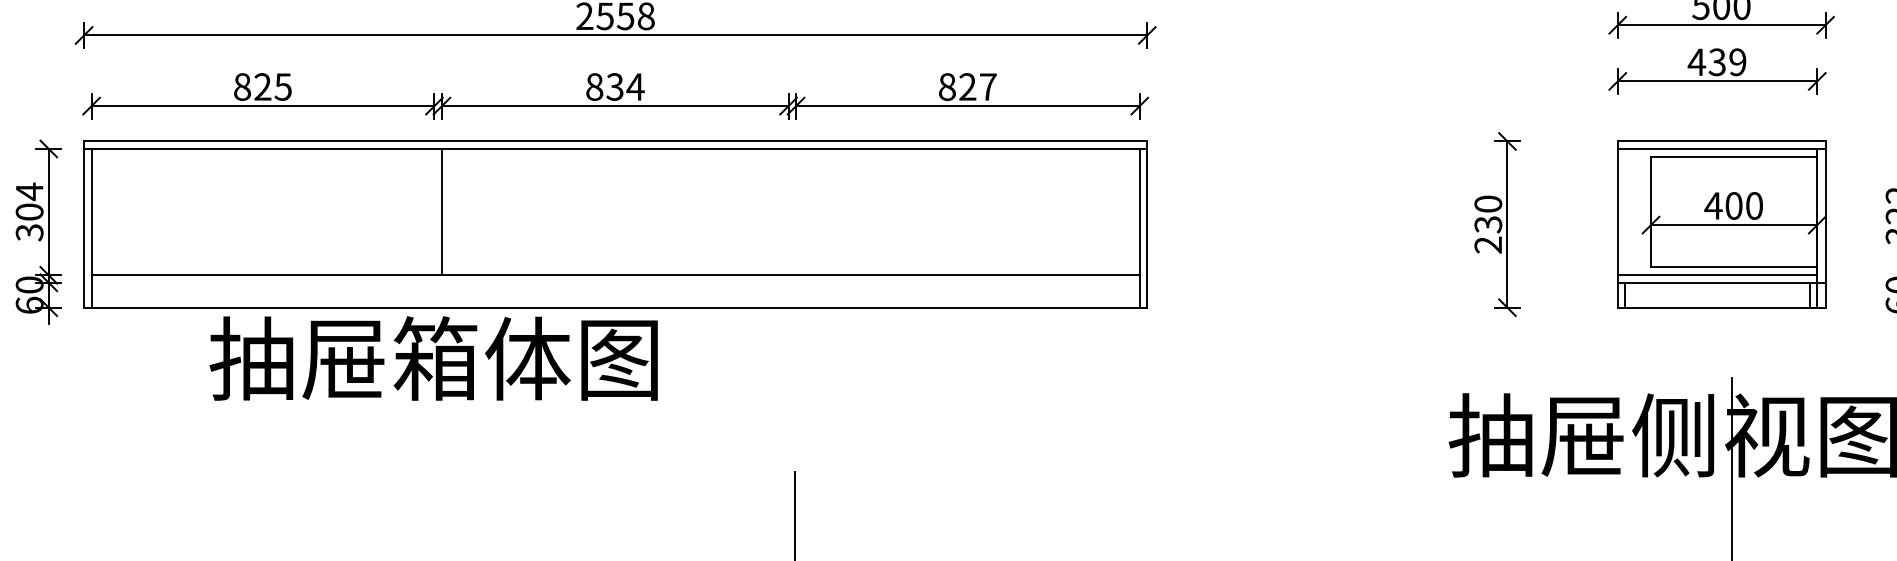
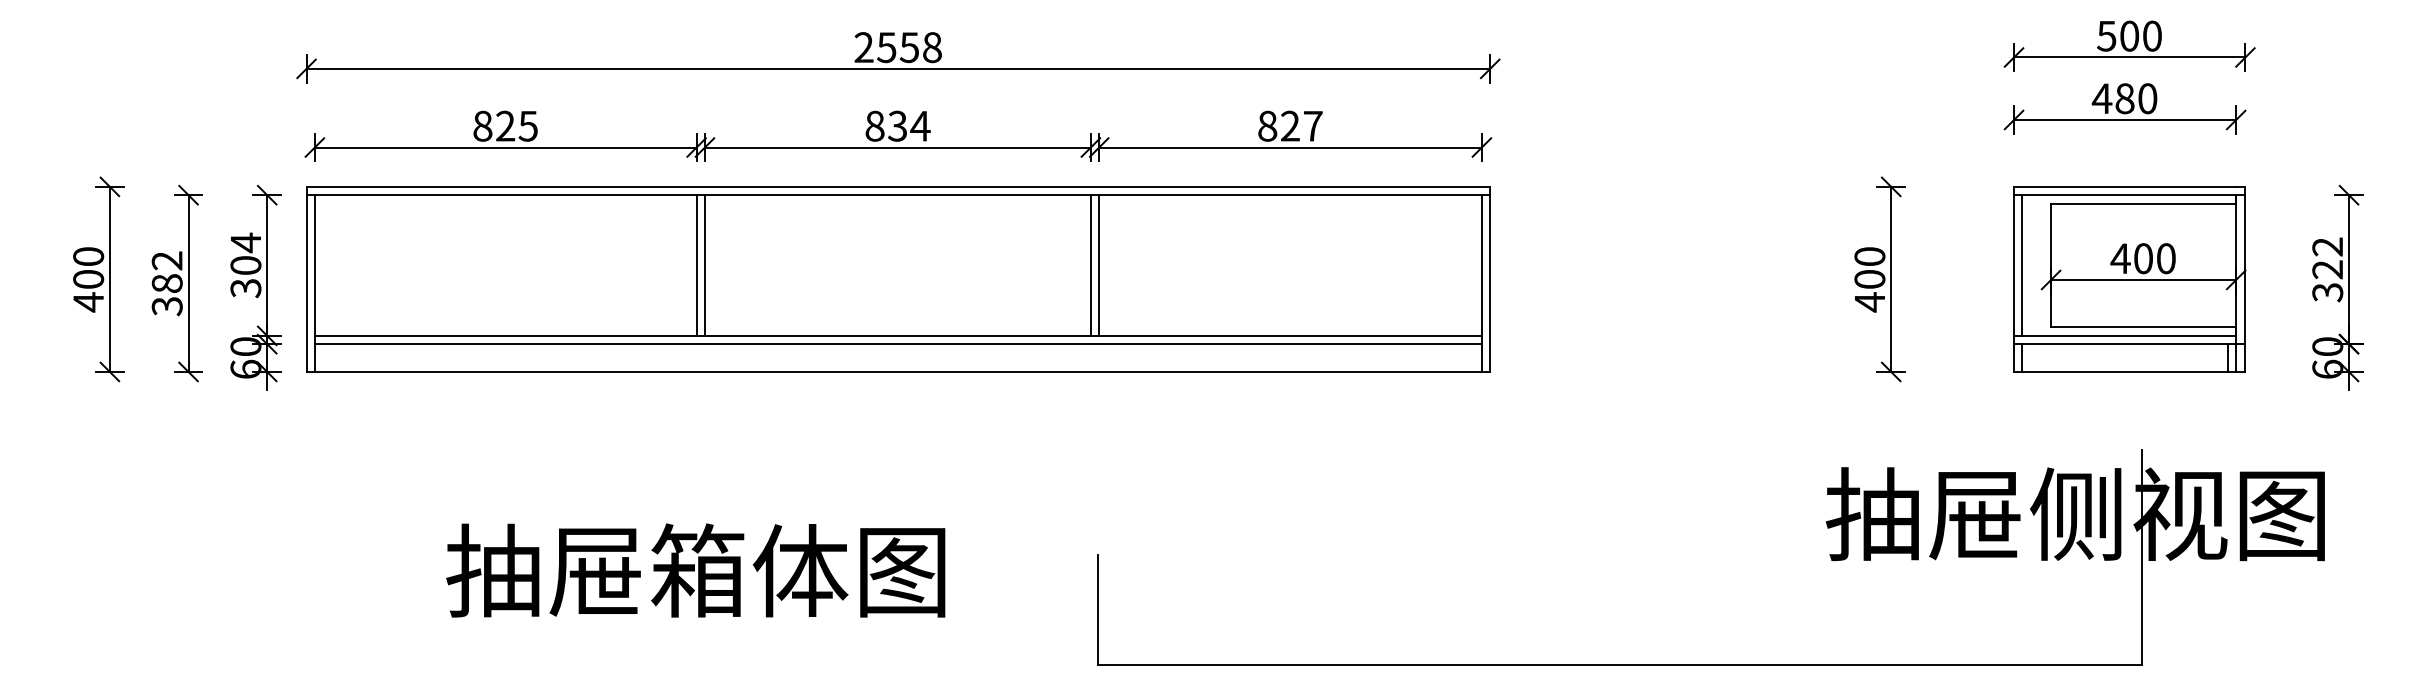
text: (1727, 62) -> (2136, 98), 439 -> 480
line: (434, 212) -> (696, 265), added
line: (788, 212) -> (1090, 265), added
line: (796, 212) -> (1099, 265), added
line: (1625, 212) -> (2022, 265), added
text: (1487, 235) -> (1869, 291), 230 -> 400
line: (614, 283) -> (897, 344), added
text: (433, 358) -> (695, 570), moved

